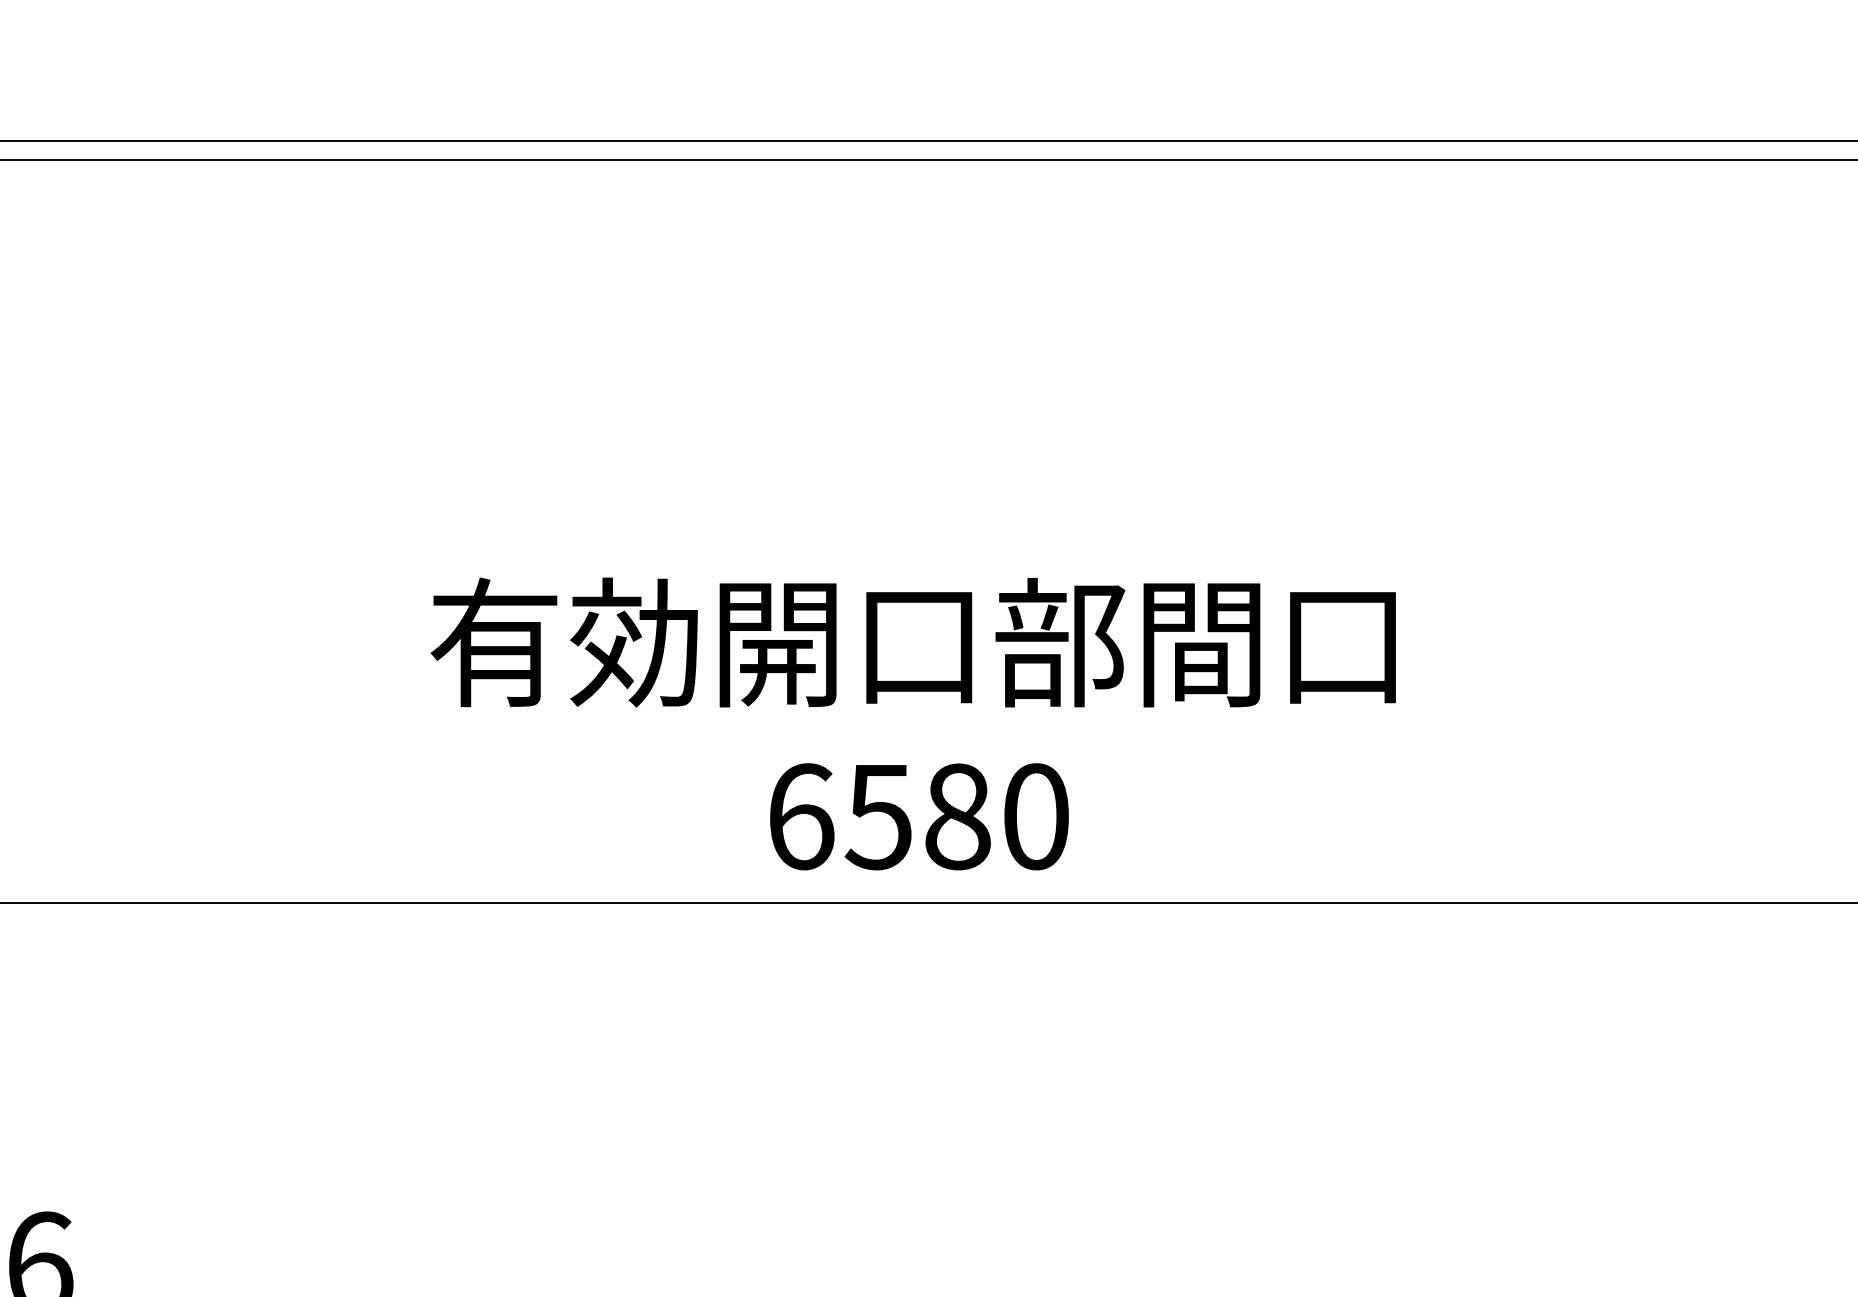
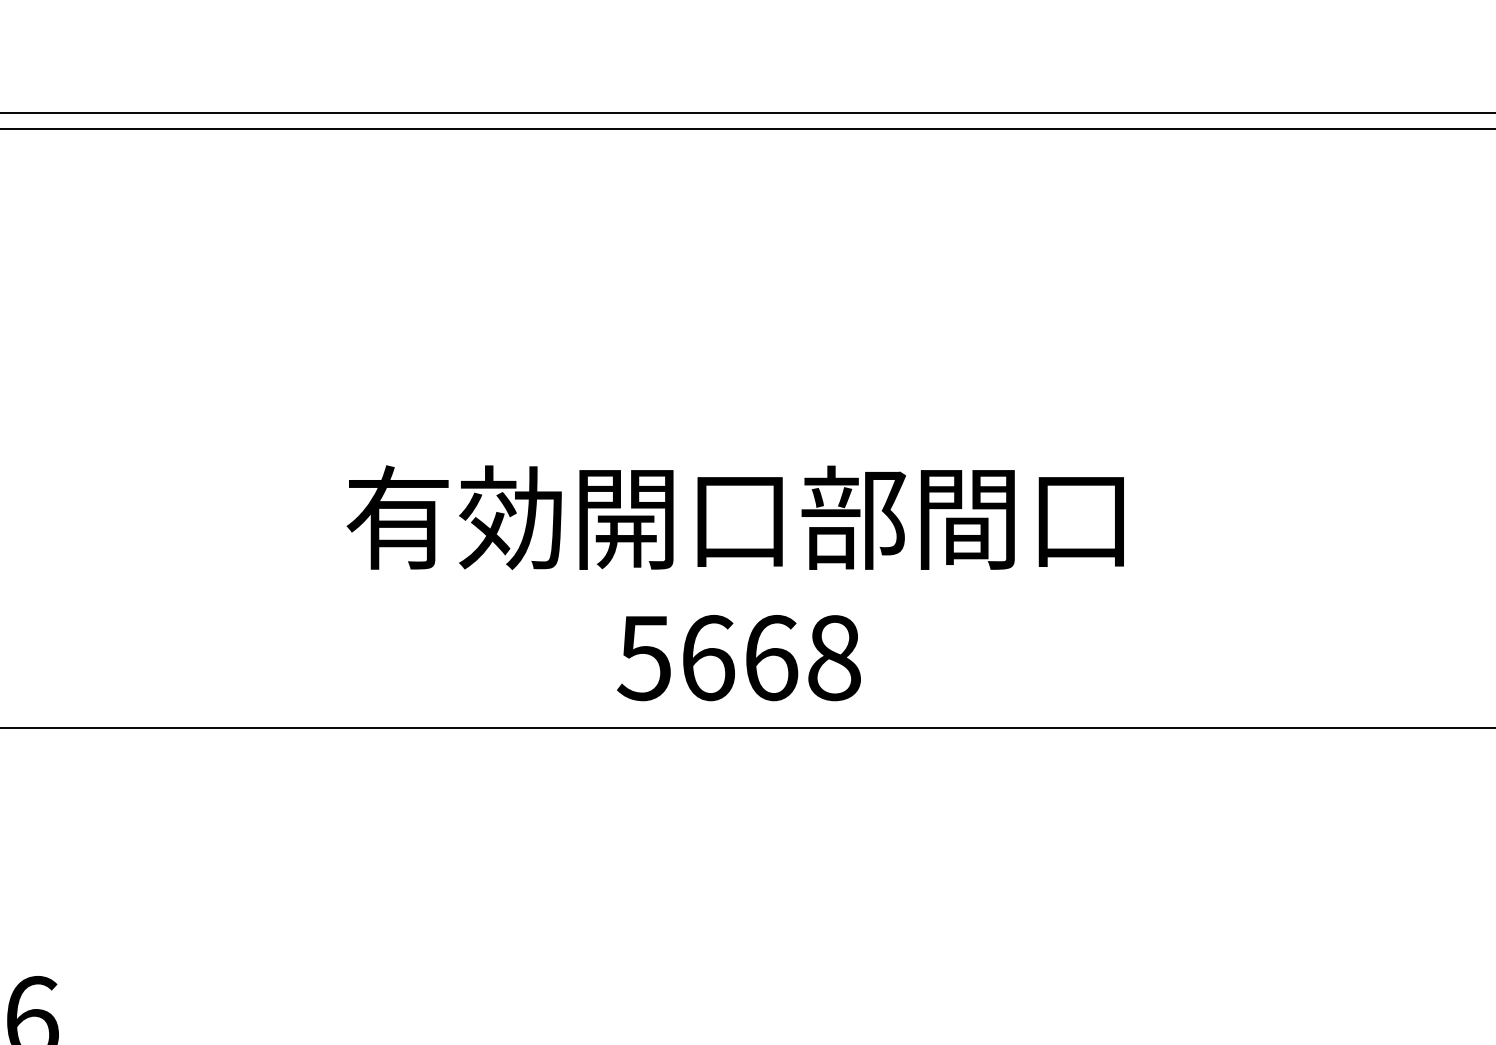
text: (917, 816) -> (738, 657), 6580 -> 5668

